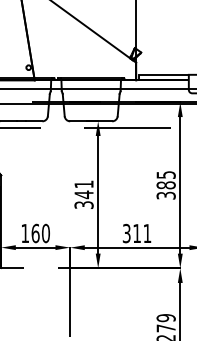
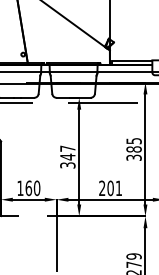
text: (83, 184) -> (67, 148), 341 -> 347
text: (131, 233) -> (106, 188), 311 -> 201

